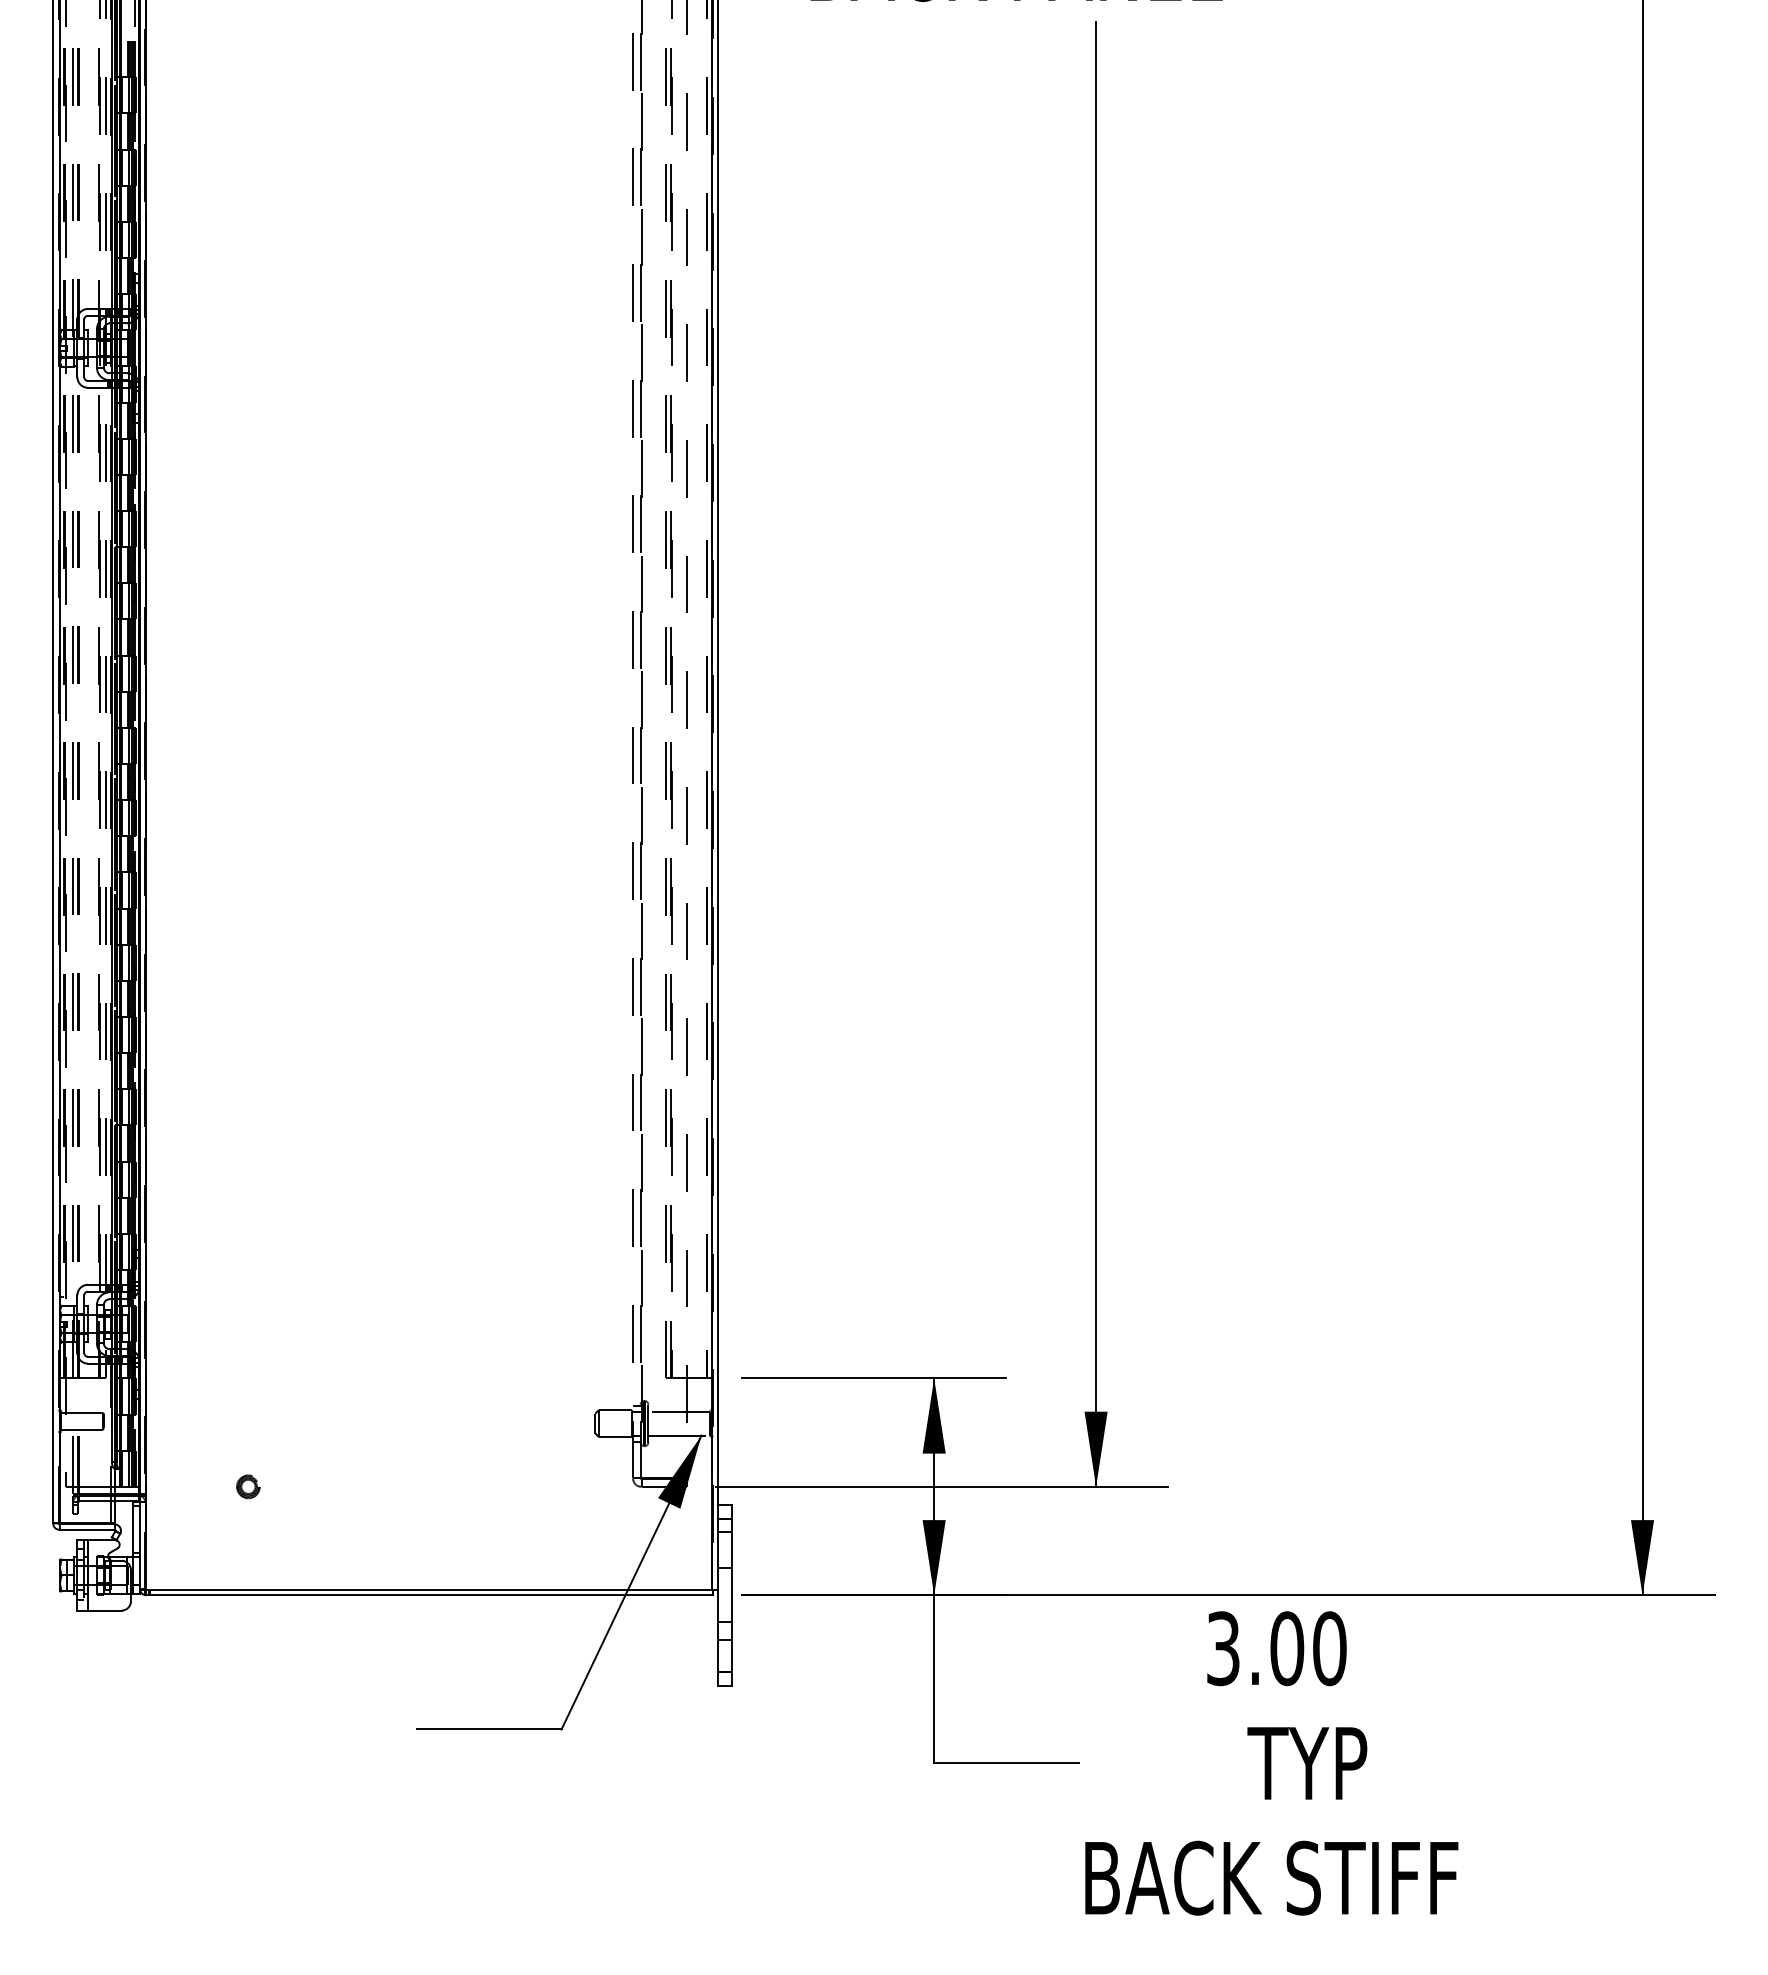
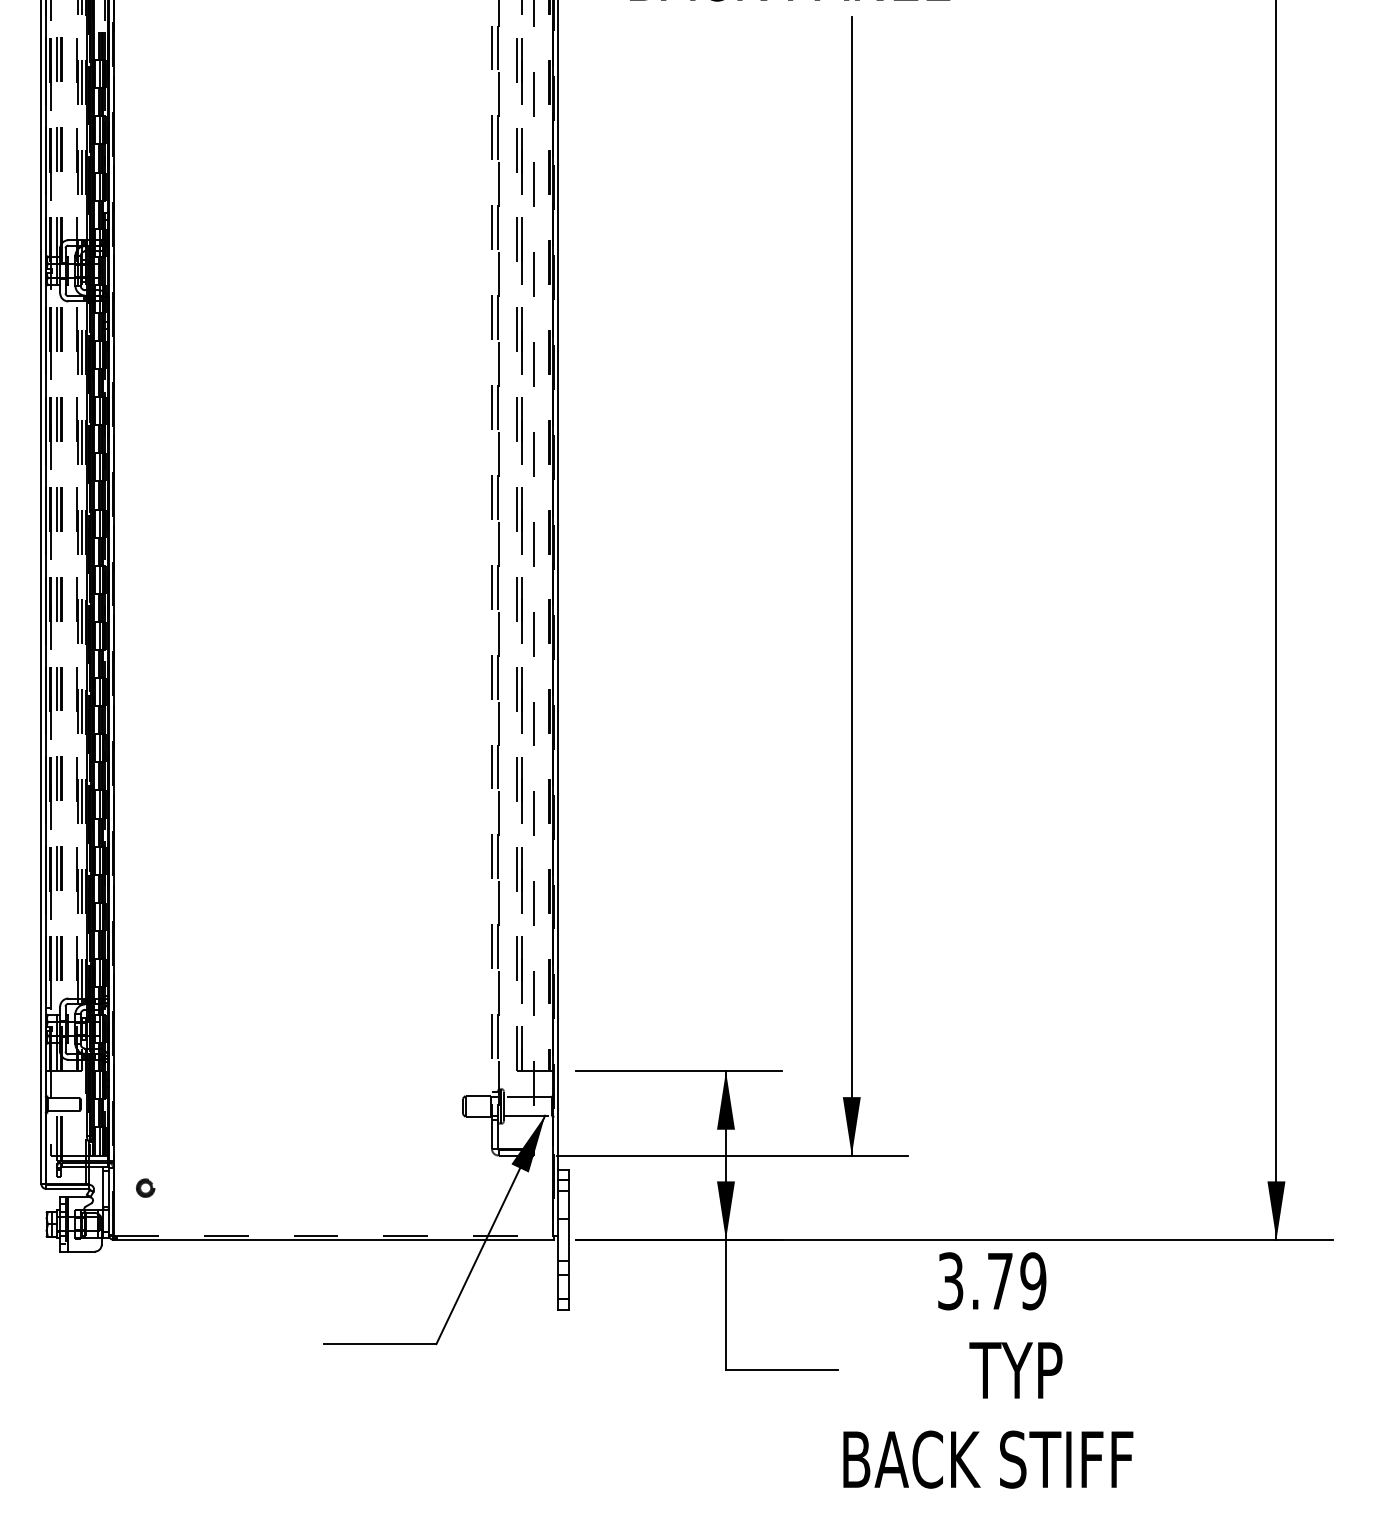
part: (248, 1486) -> (145, 1187), moved
line: (429, 1589) -> (333, 1235), solid -> dashed
text: (1308, 1648) -> (1016, 1281), 3.00 -> 3.79

